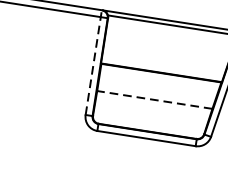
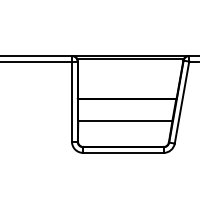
line: (93, 62) -> (71, 98), dashed -> solid
line: (153, 100) -> (124, 121), dashed -> solid

